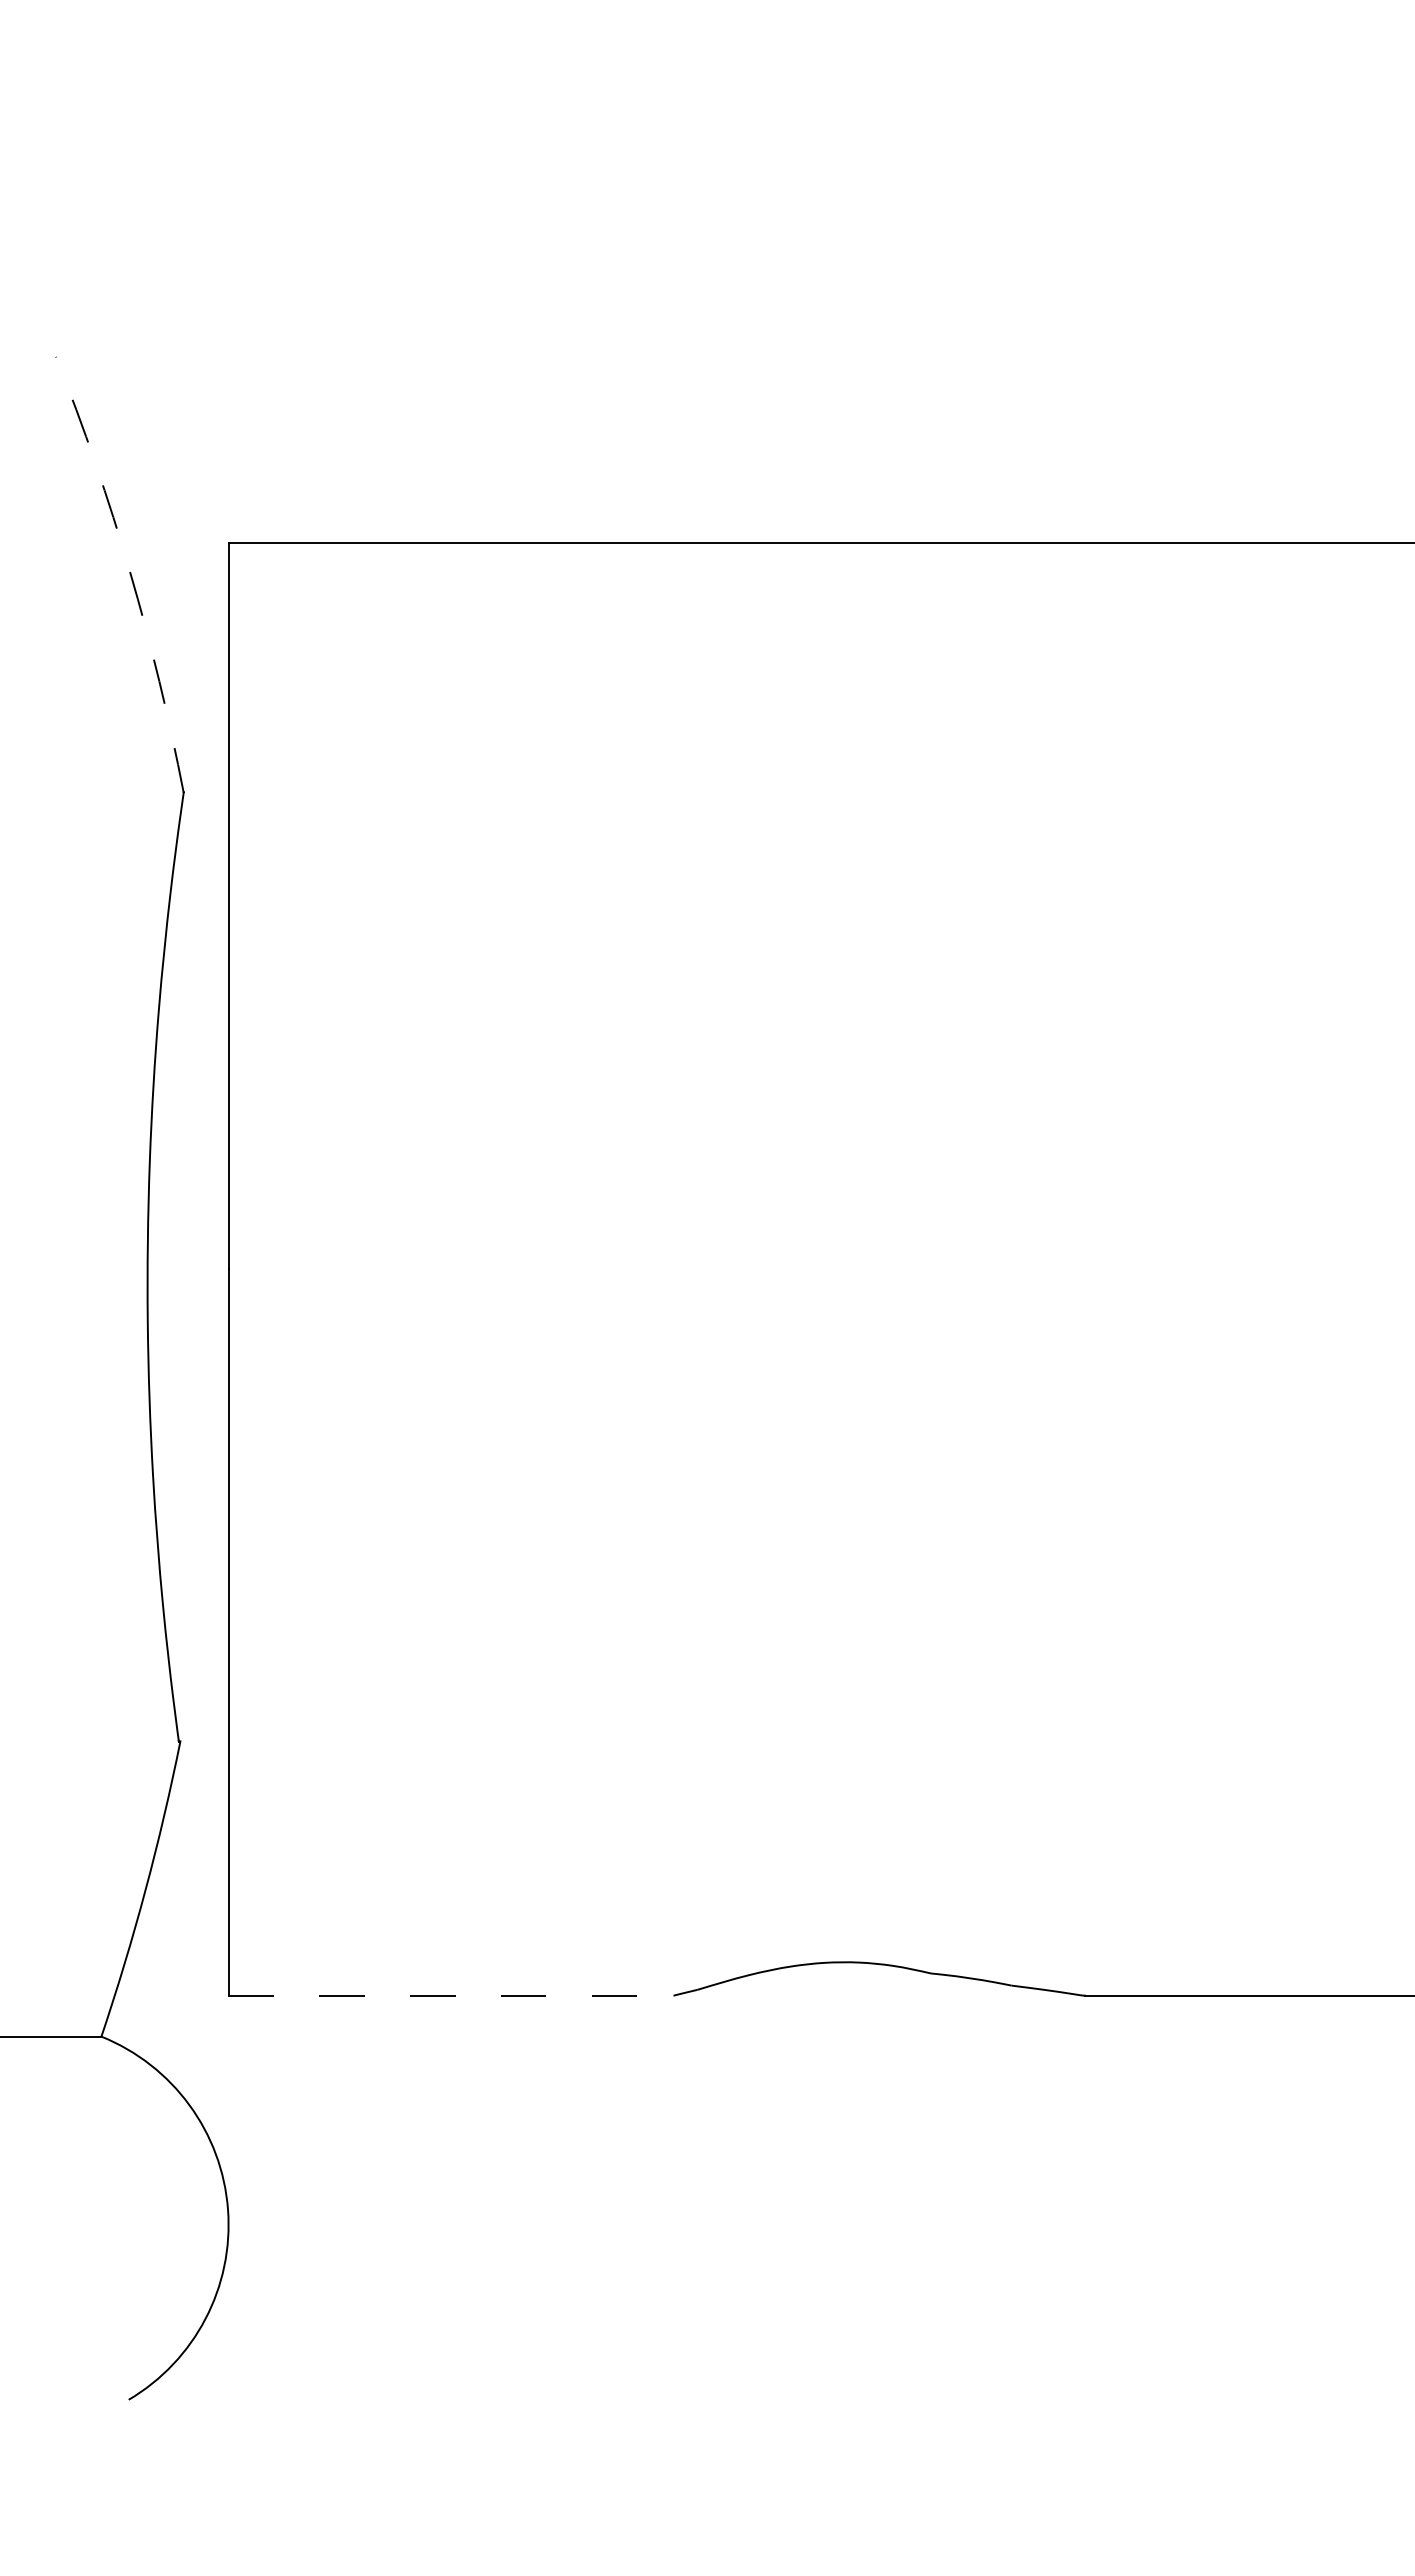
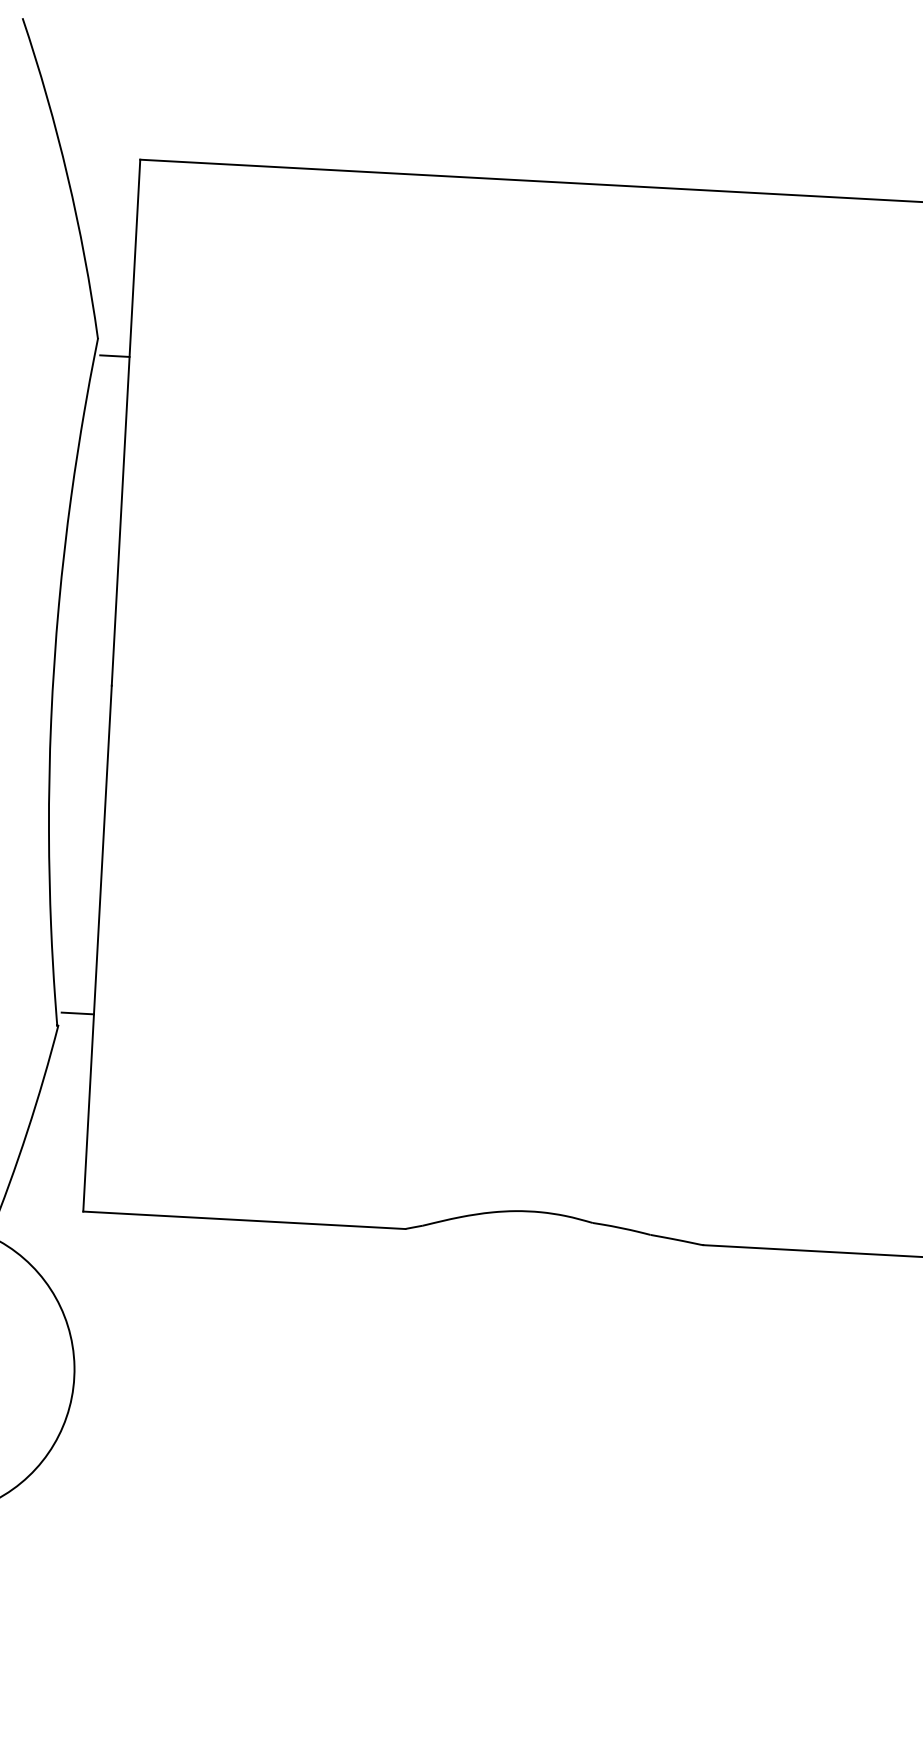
arc: (129, 571) -> (67, 176), dashed -> solid
line: (208, 815) -> (115, 356), added
line: (206, 1723) -> (77, 1013), added
line: (451, 1995) -> (244, 1220), dashed -> solid

